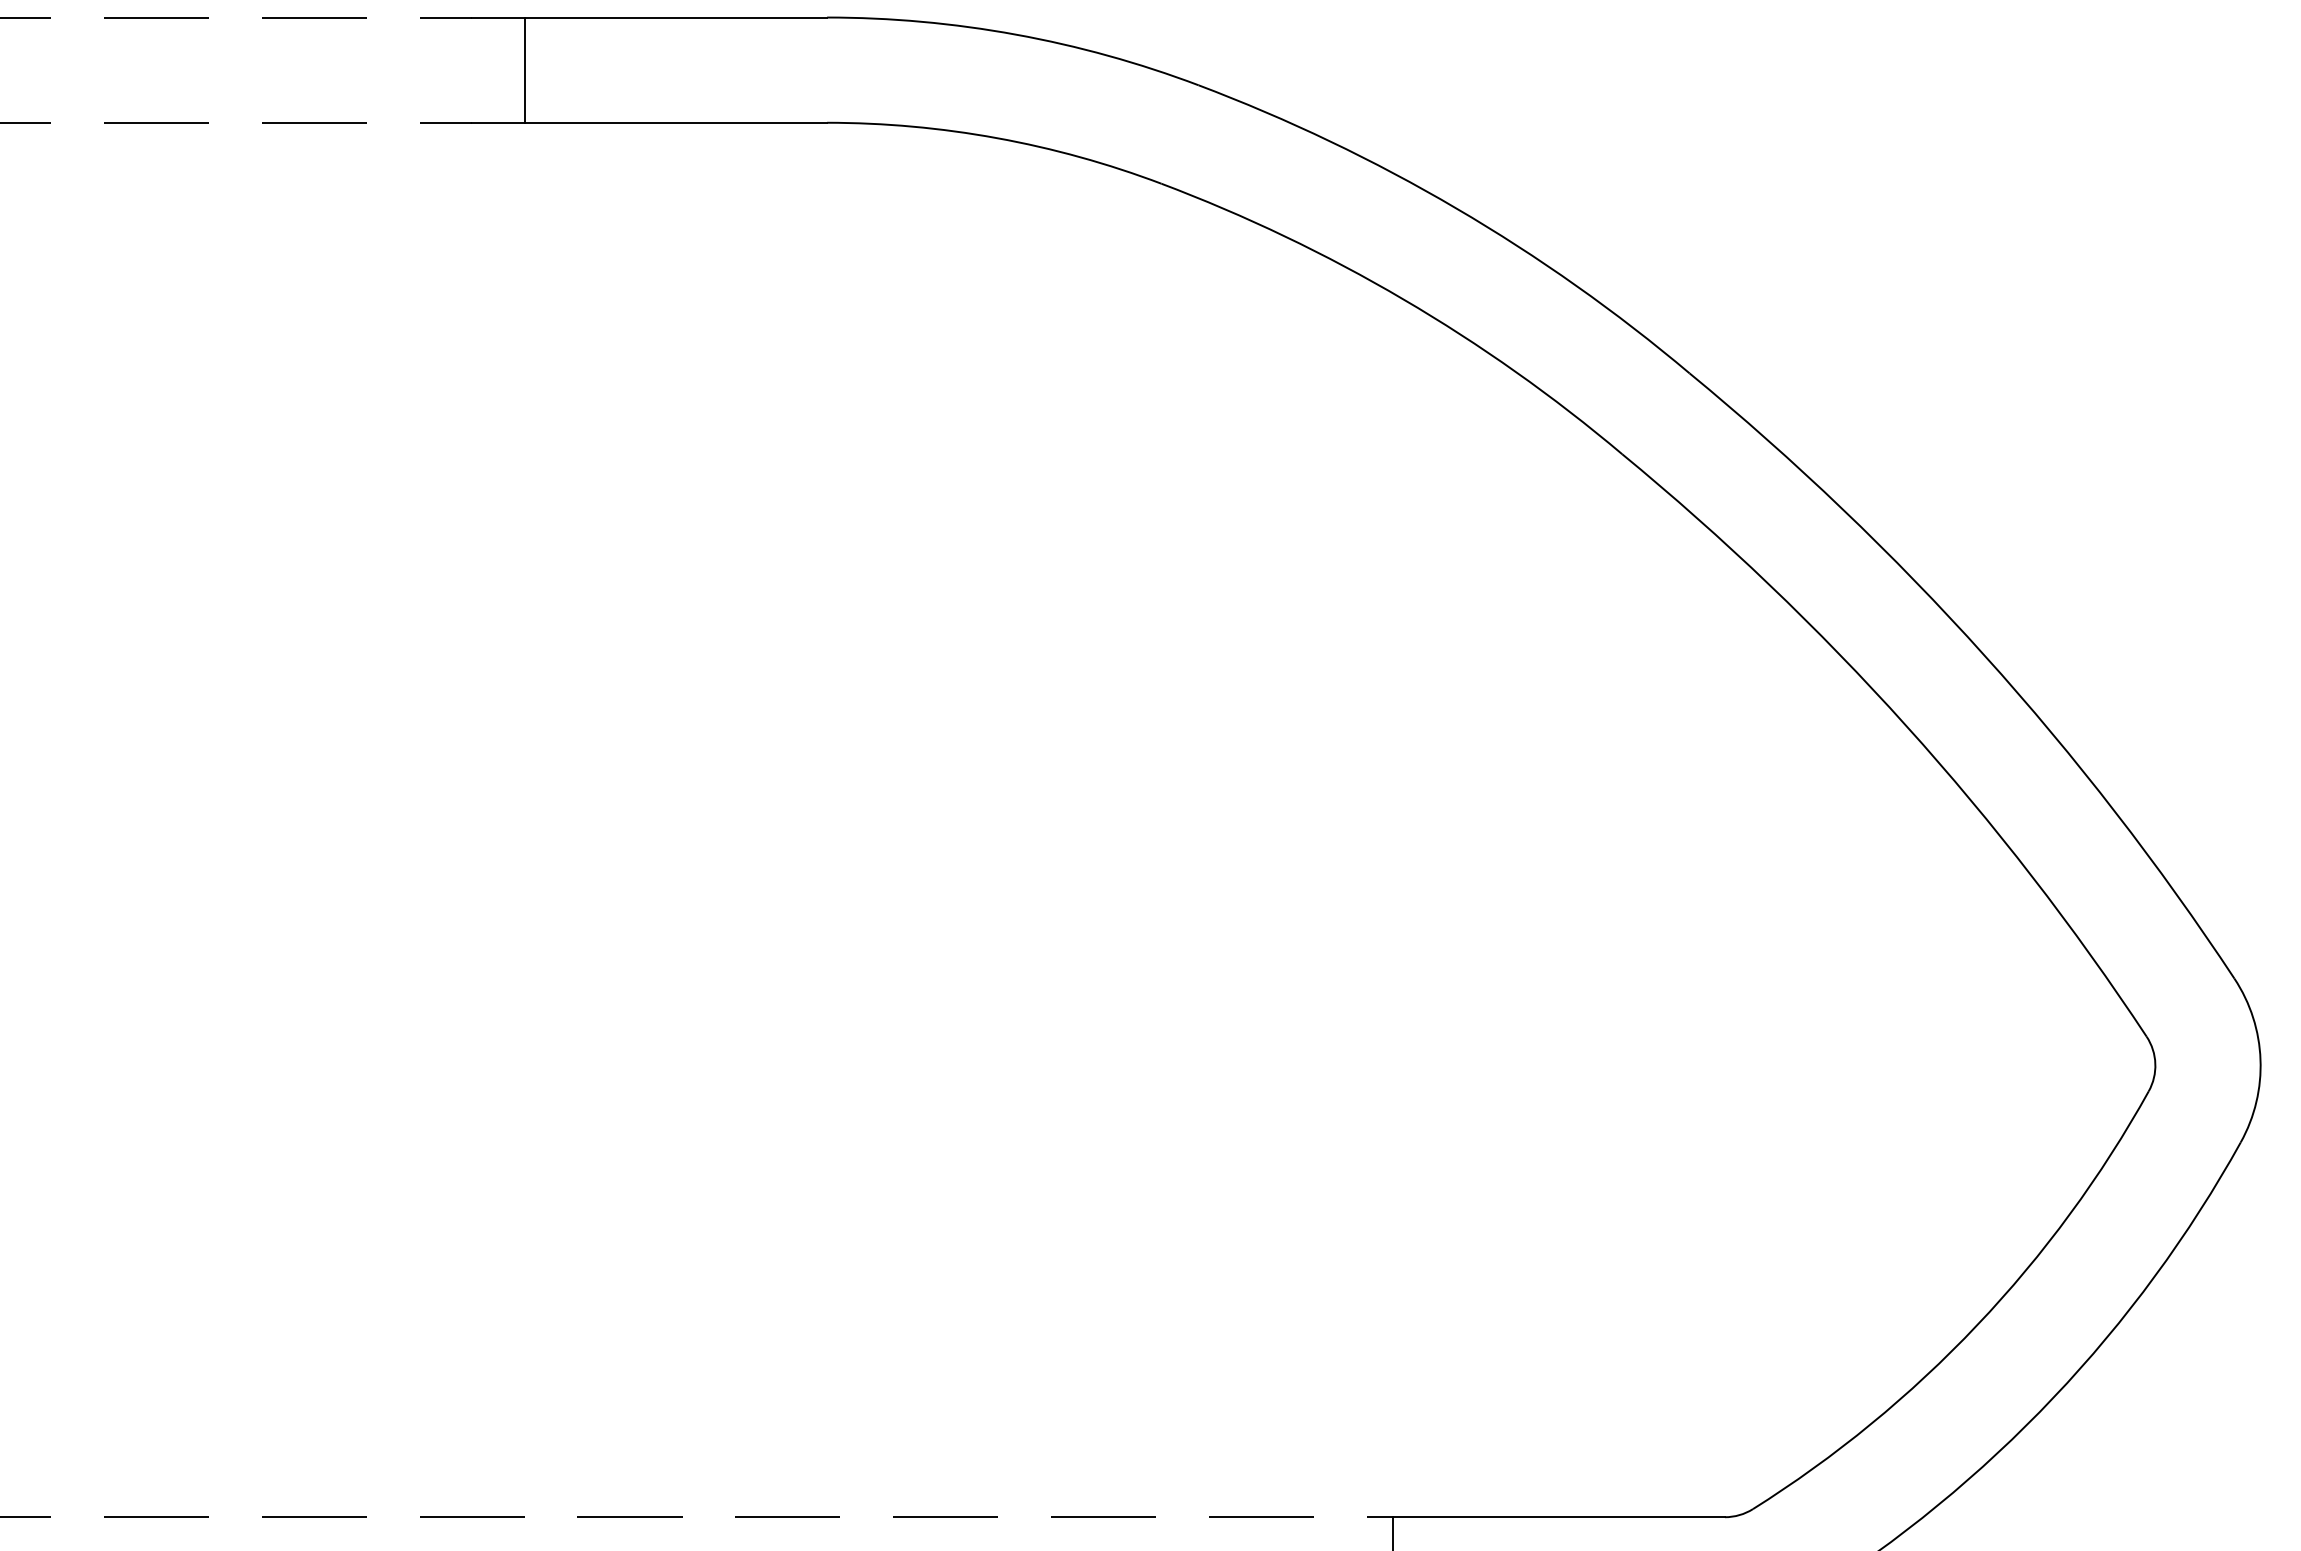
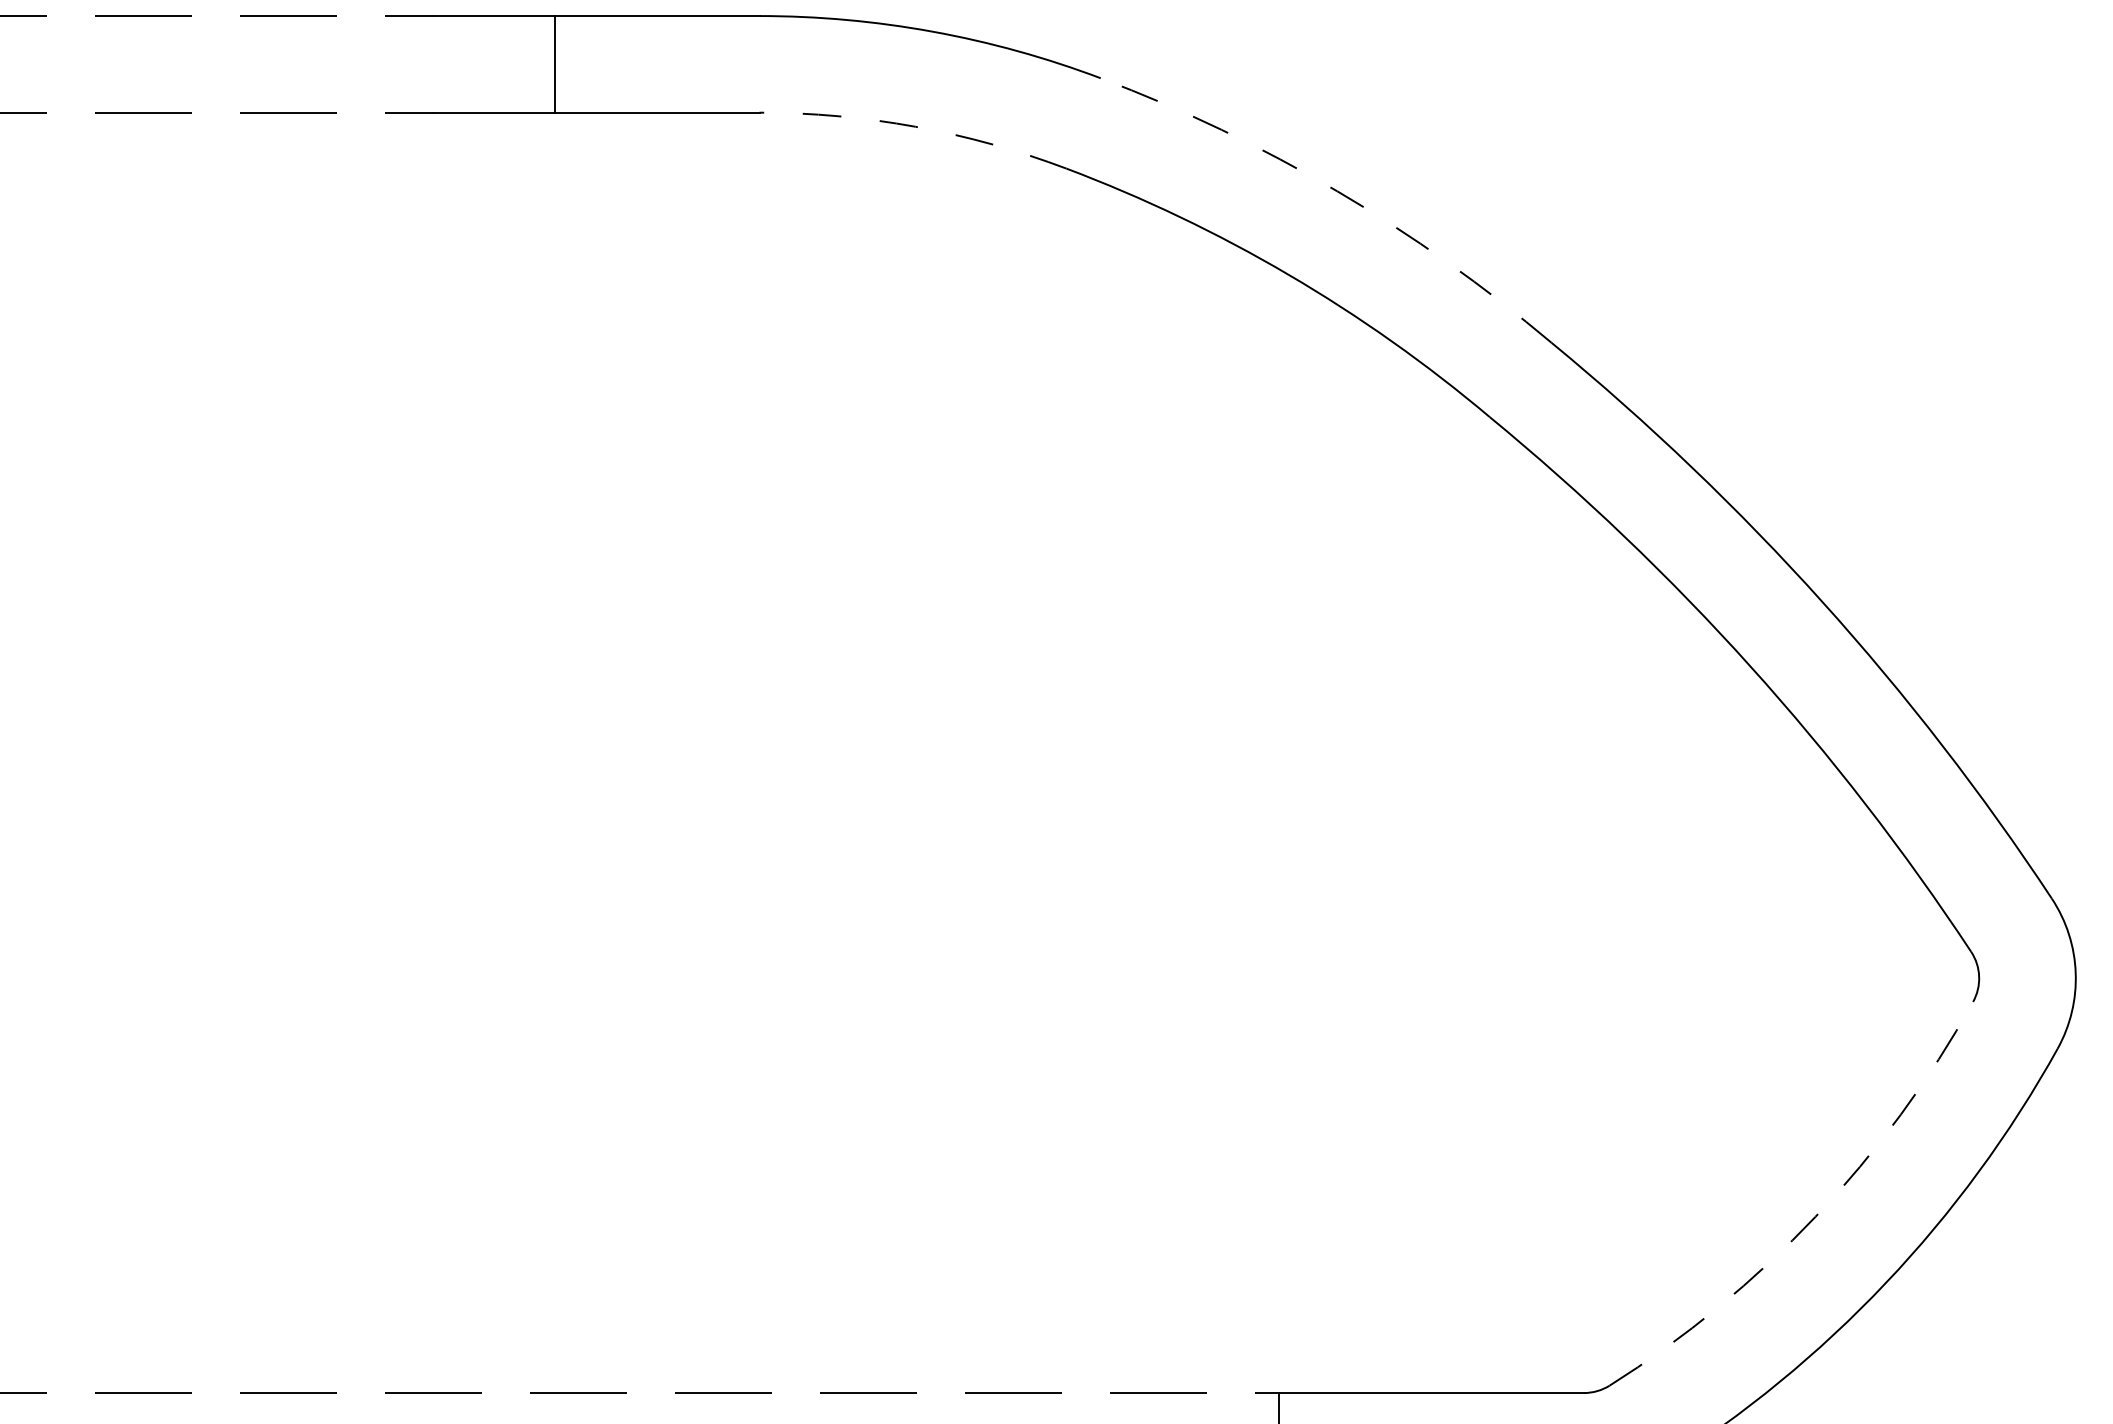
line: (524, 69) -> (555, 63), moved
arc: (997, 138) -> (916, 127), solid -> dashed
arc: (1456, 208) -> (1337, 191), solid -> dashed
arc: (1977, 1325) -> (1815, 1217), solid -> dashed

